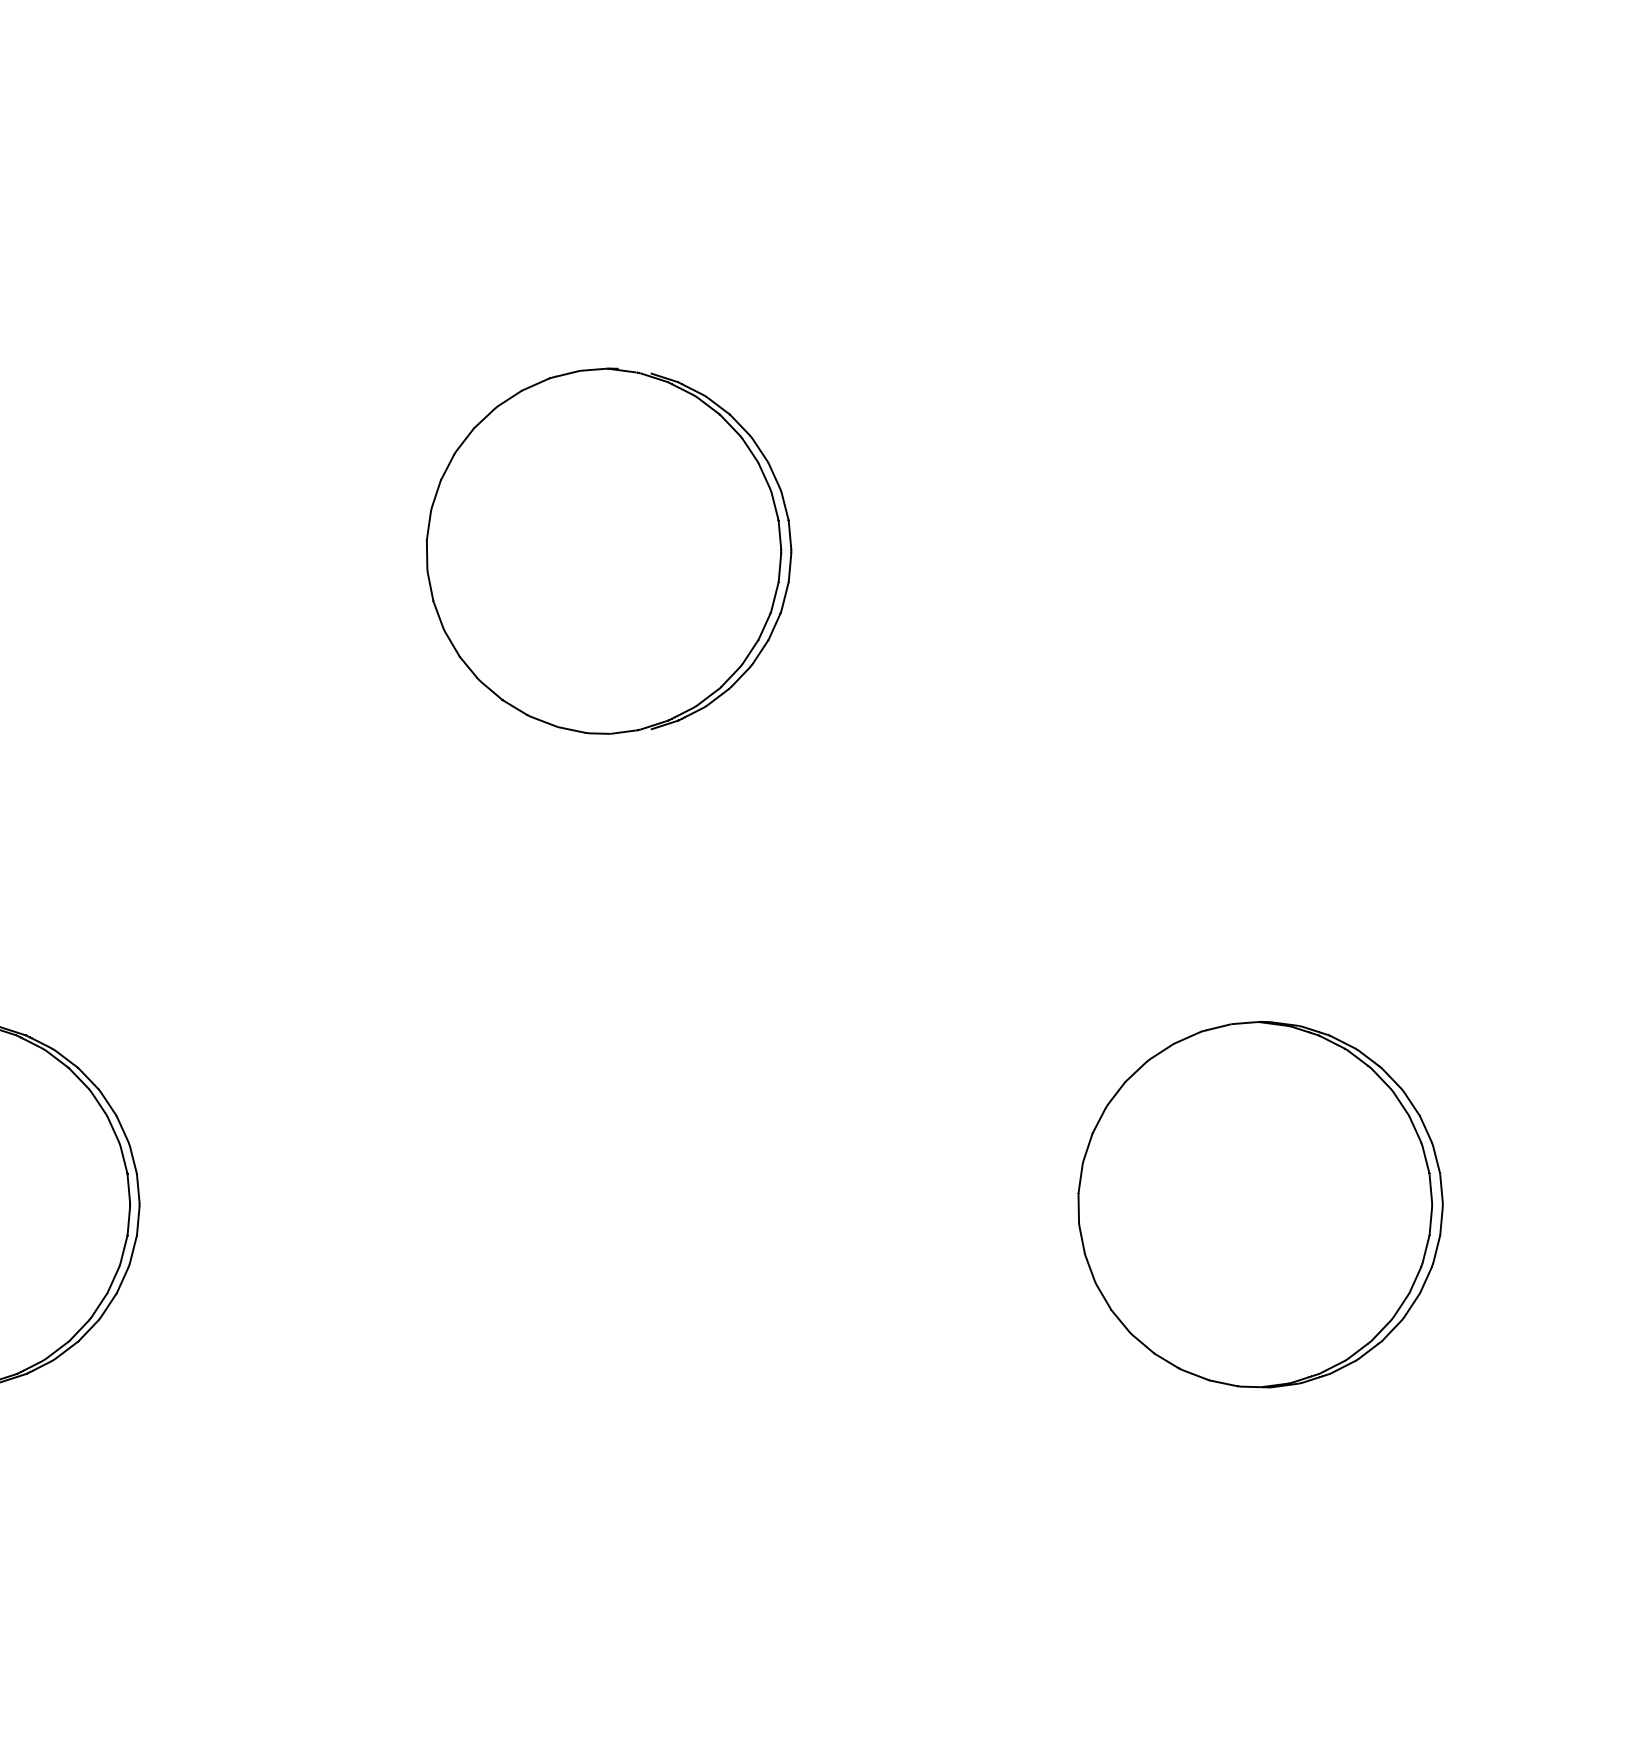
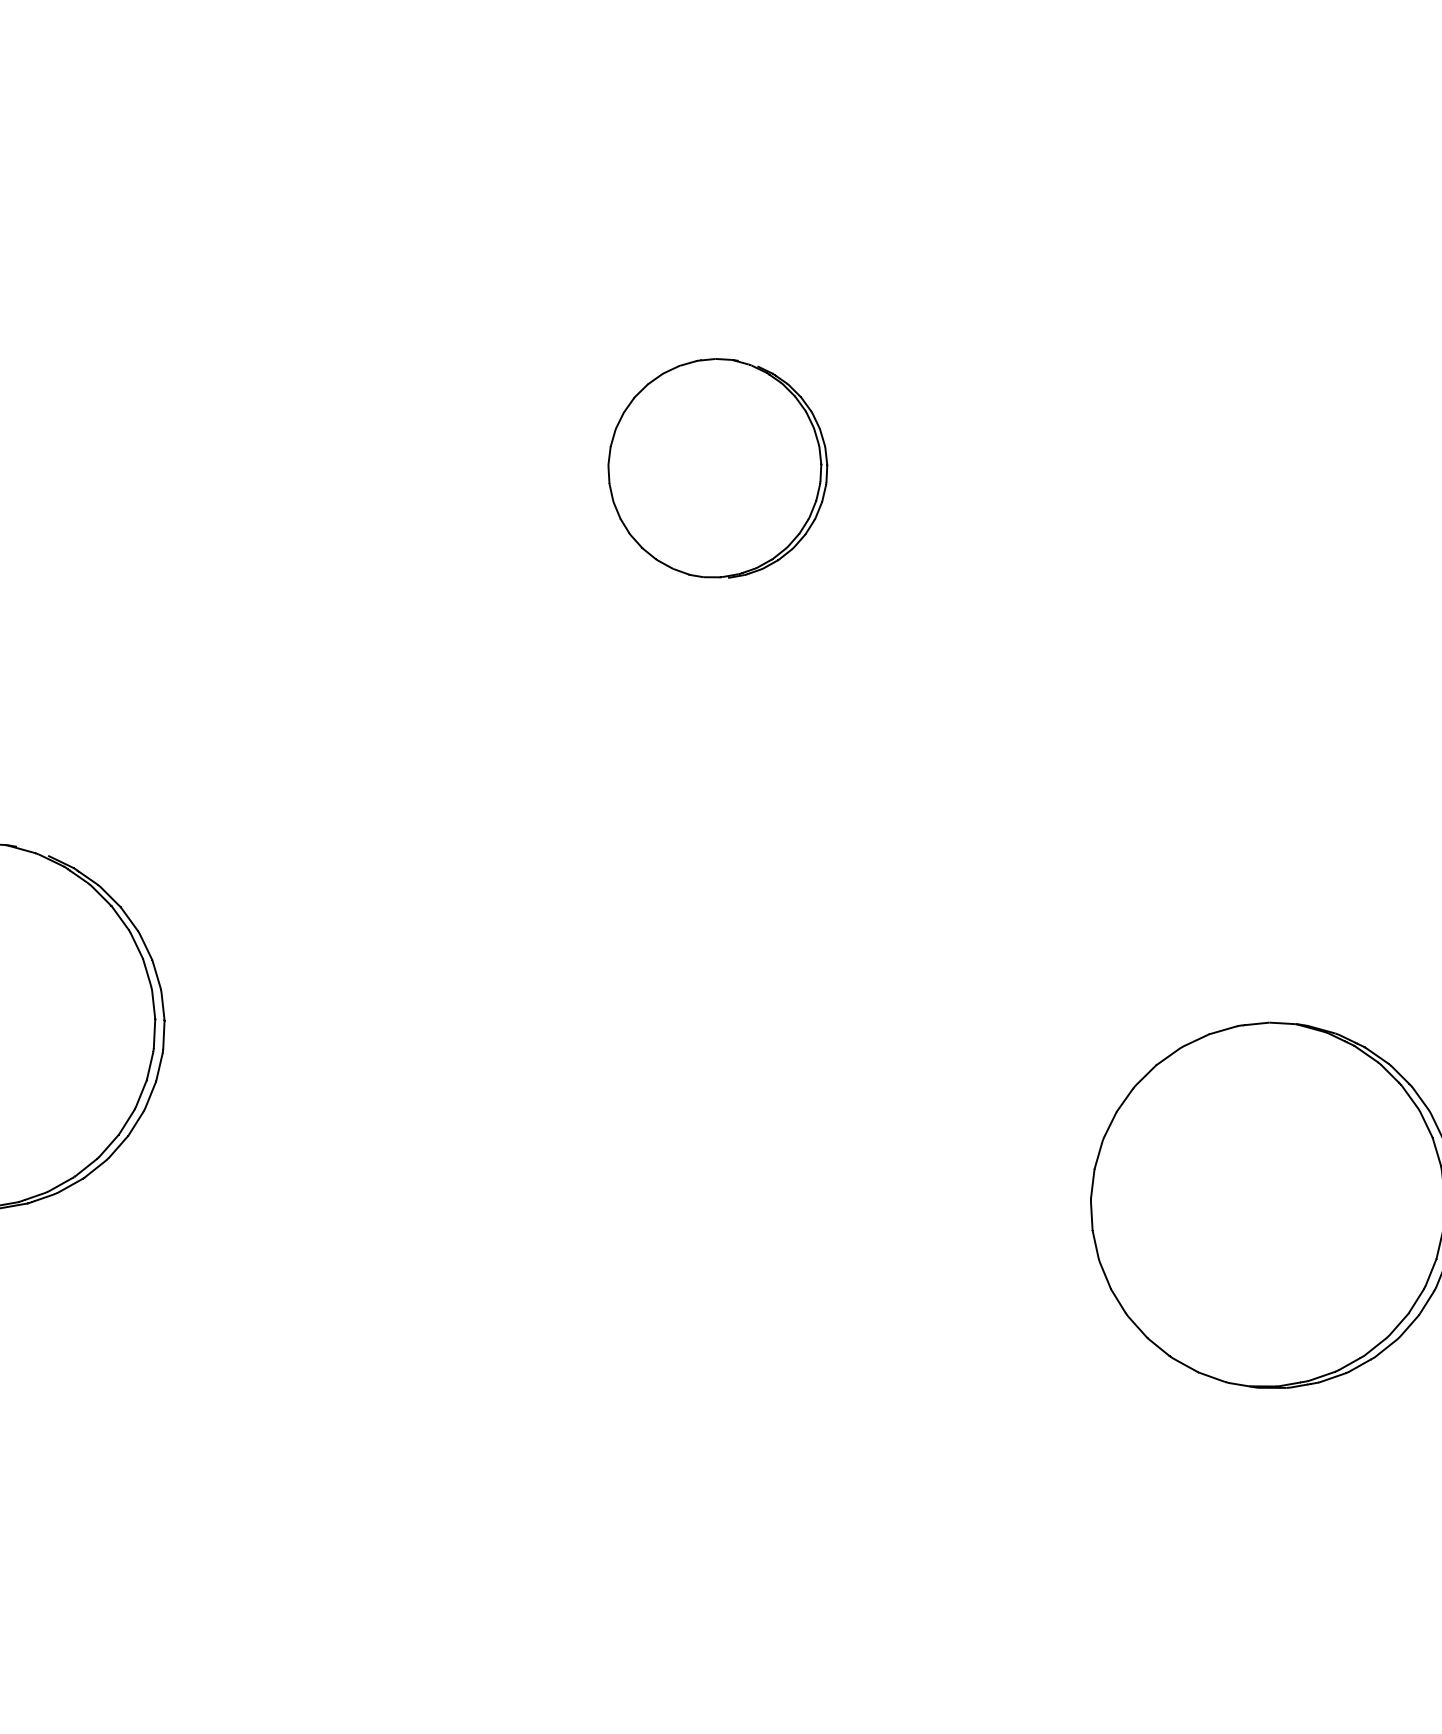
part: (609, 550) -> (718, 467), size x0.6

